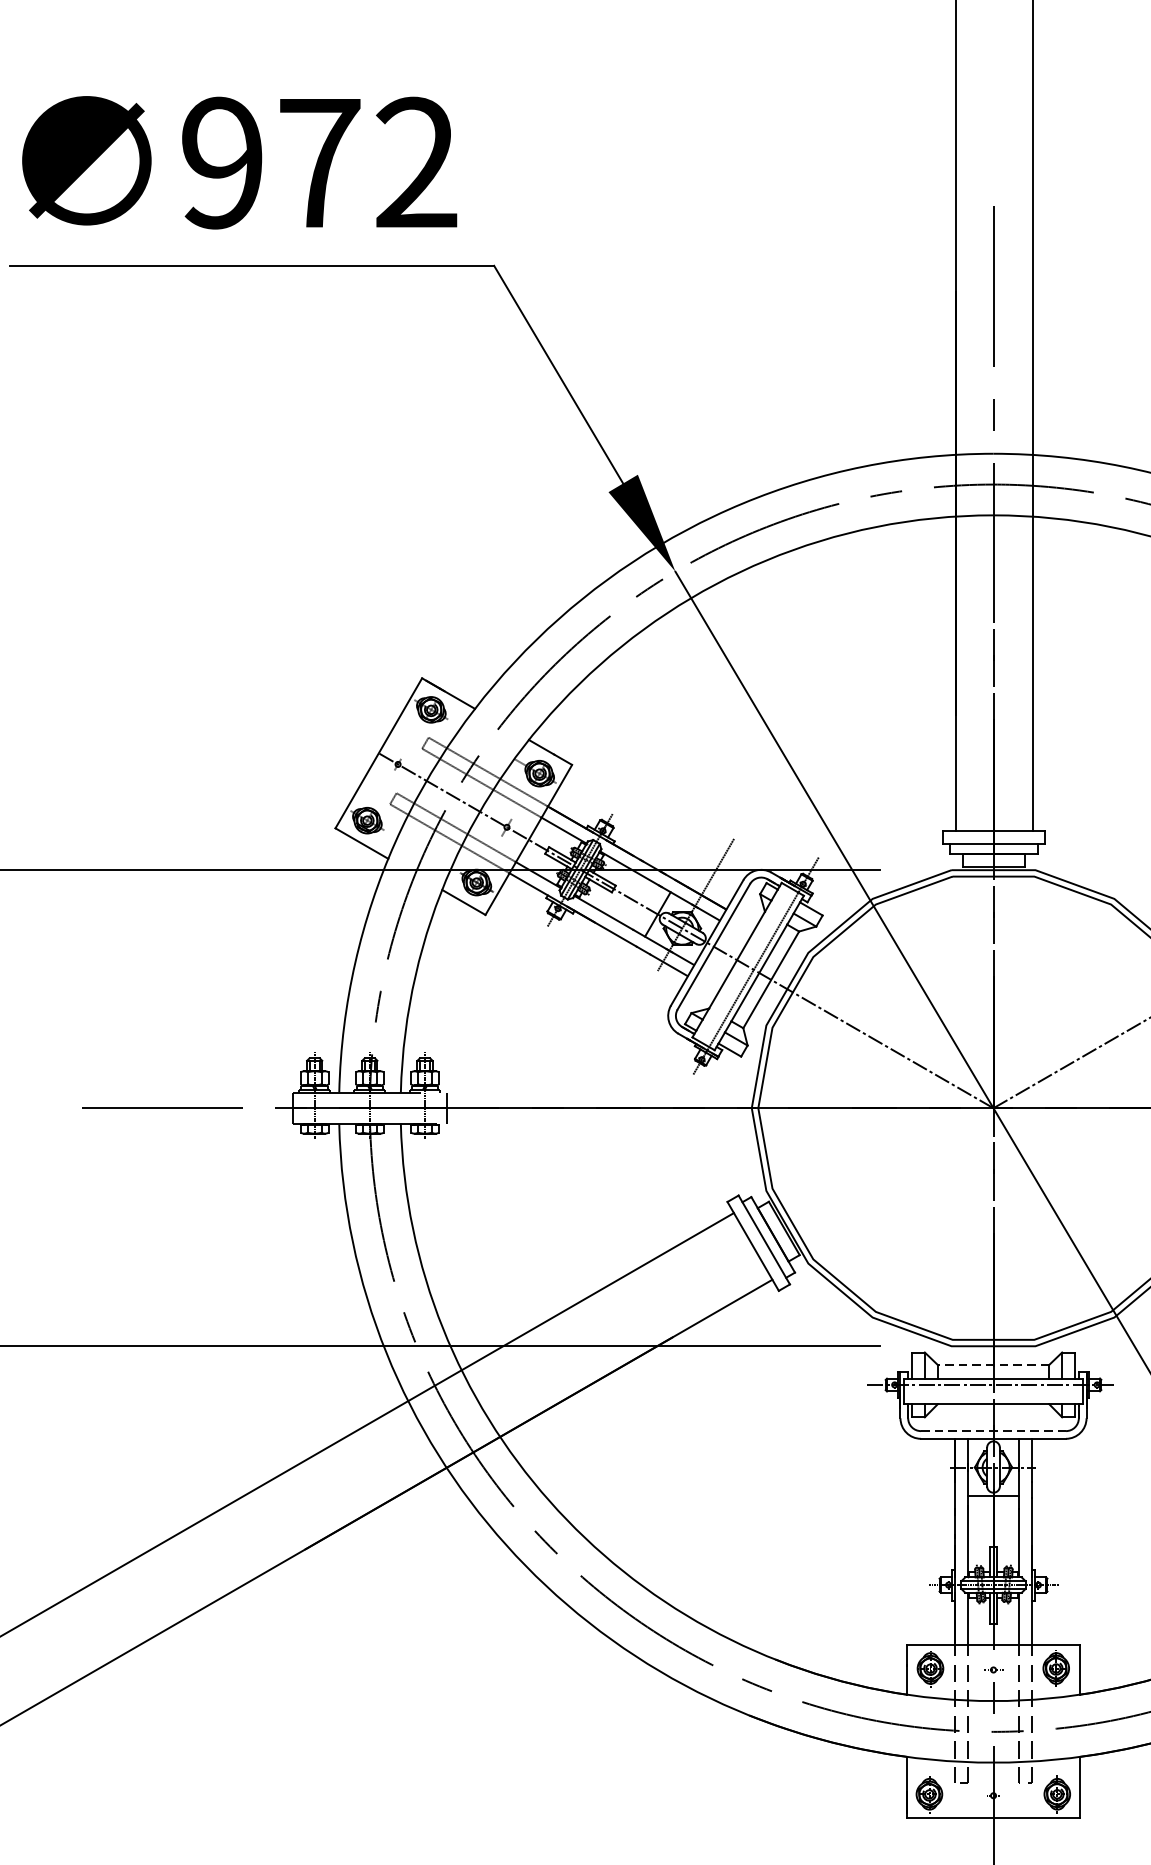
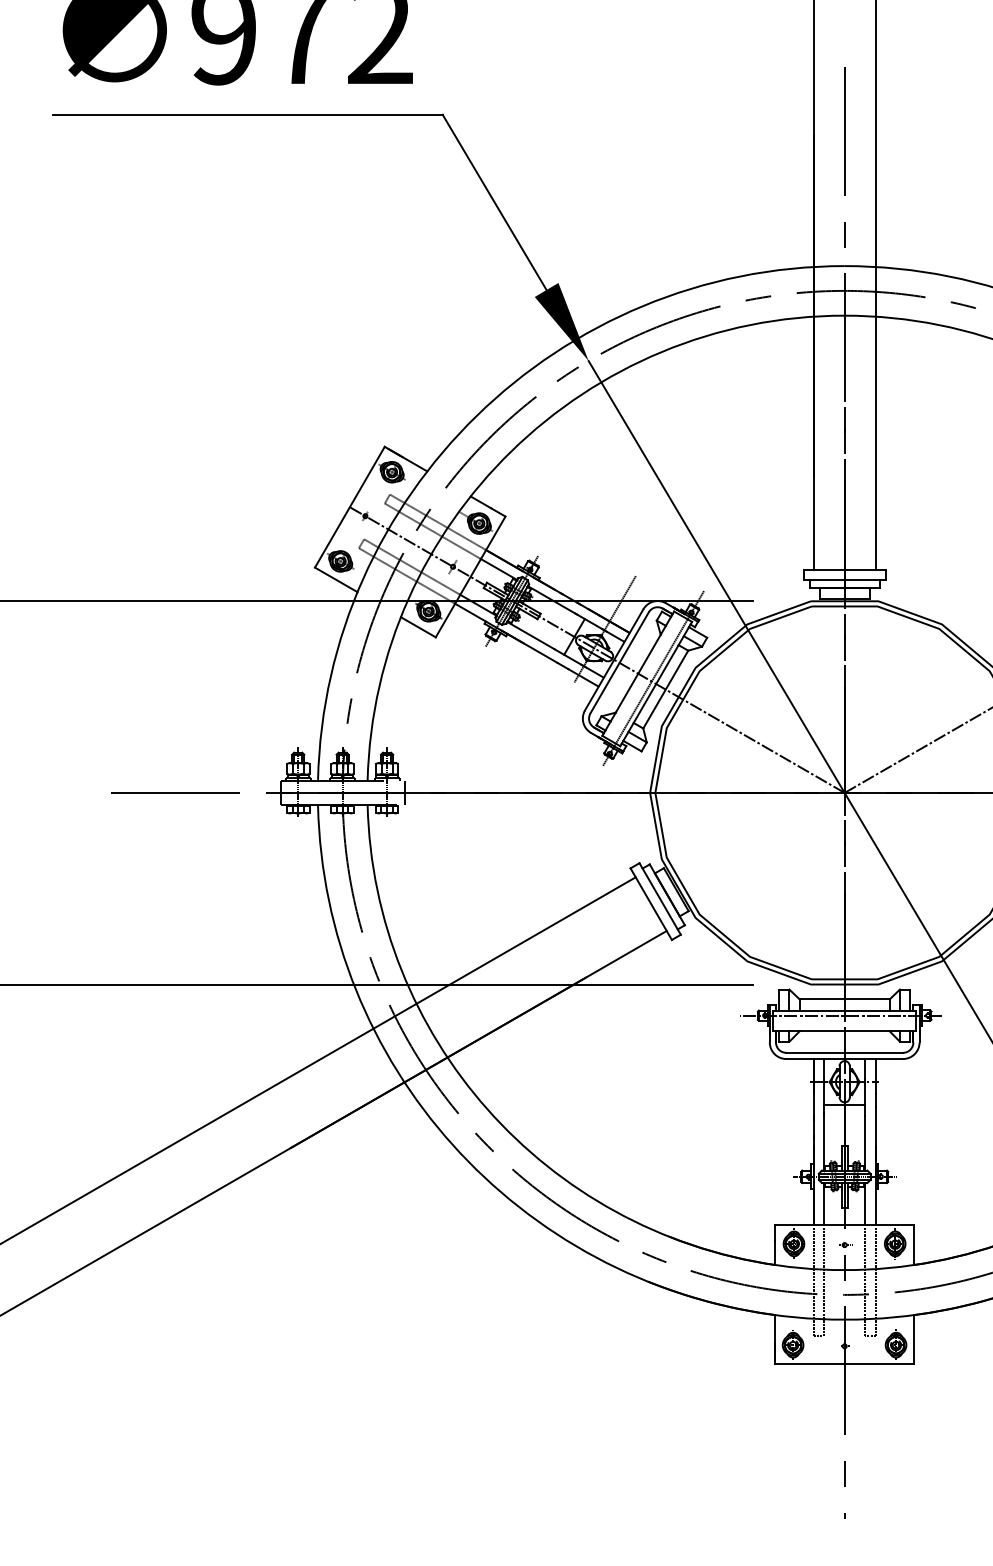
line: (993, 1364) -> (844, 999), dashed -> solid
line: (994, 1430) -> (845, 1052), dashed -> solid

